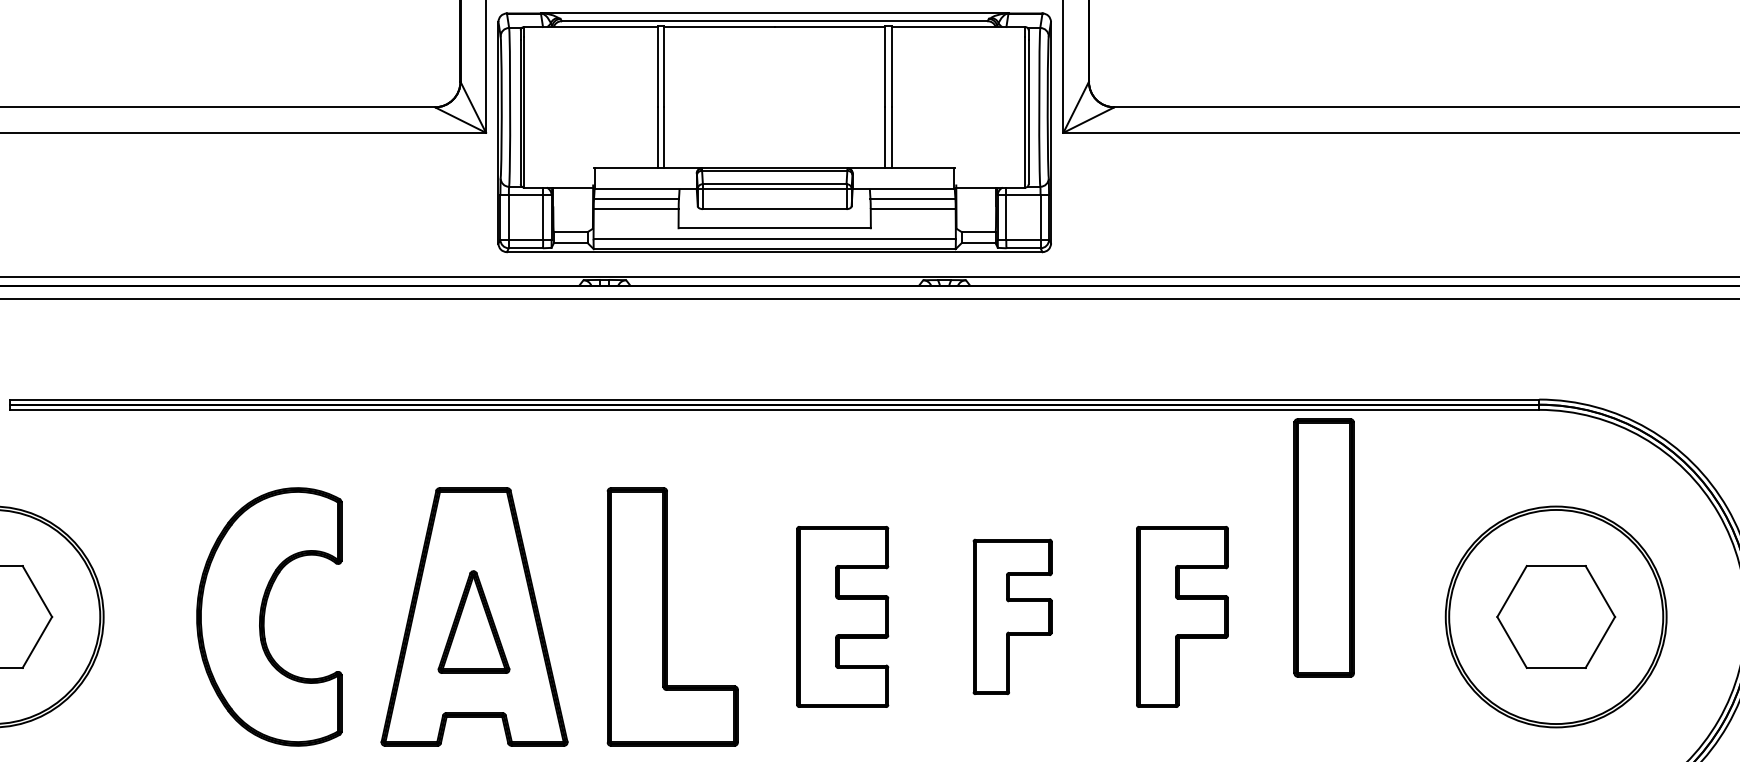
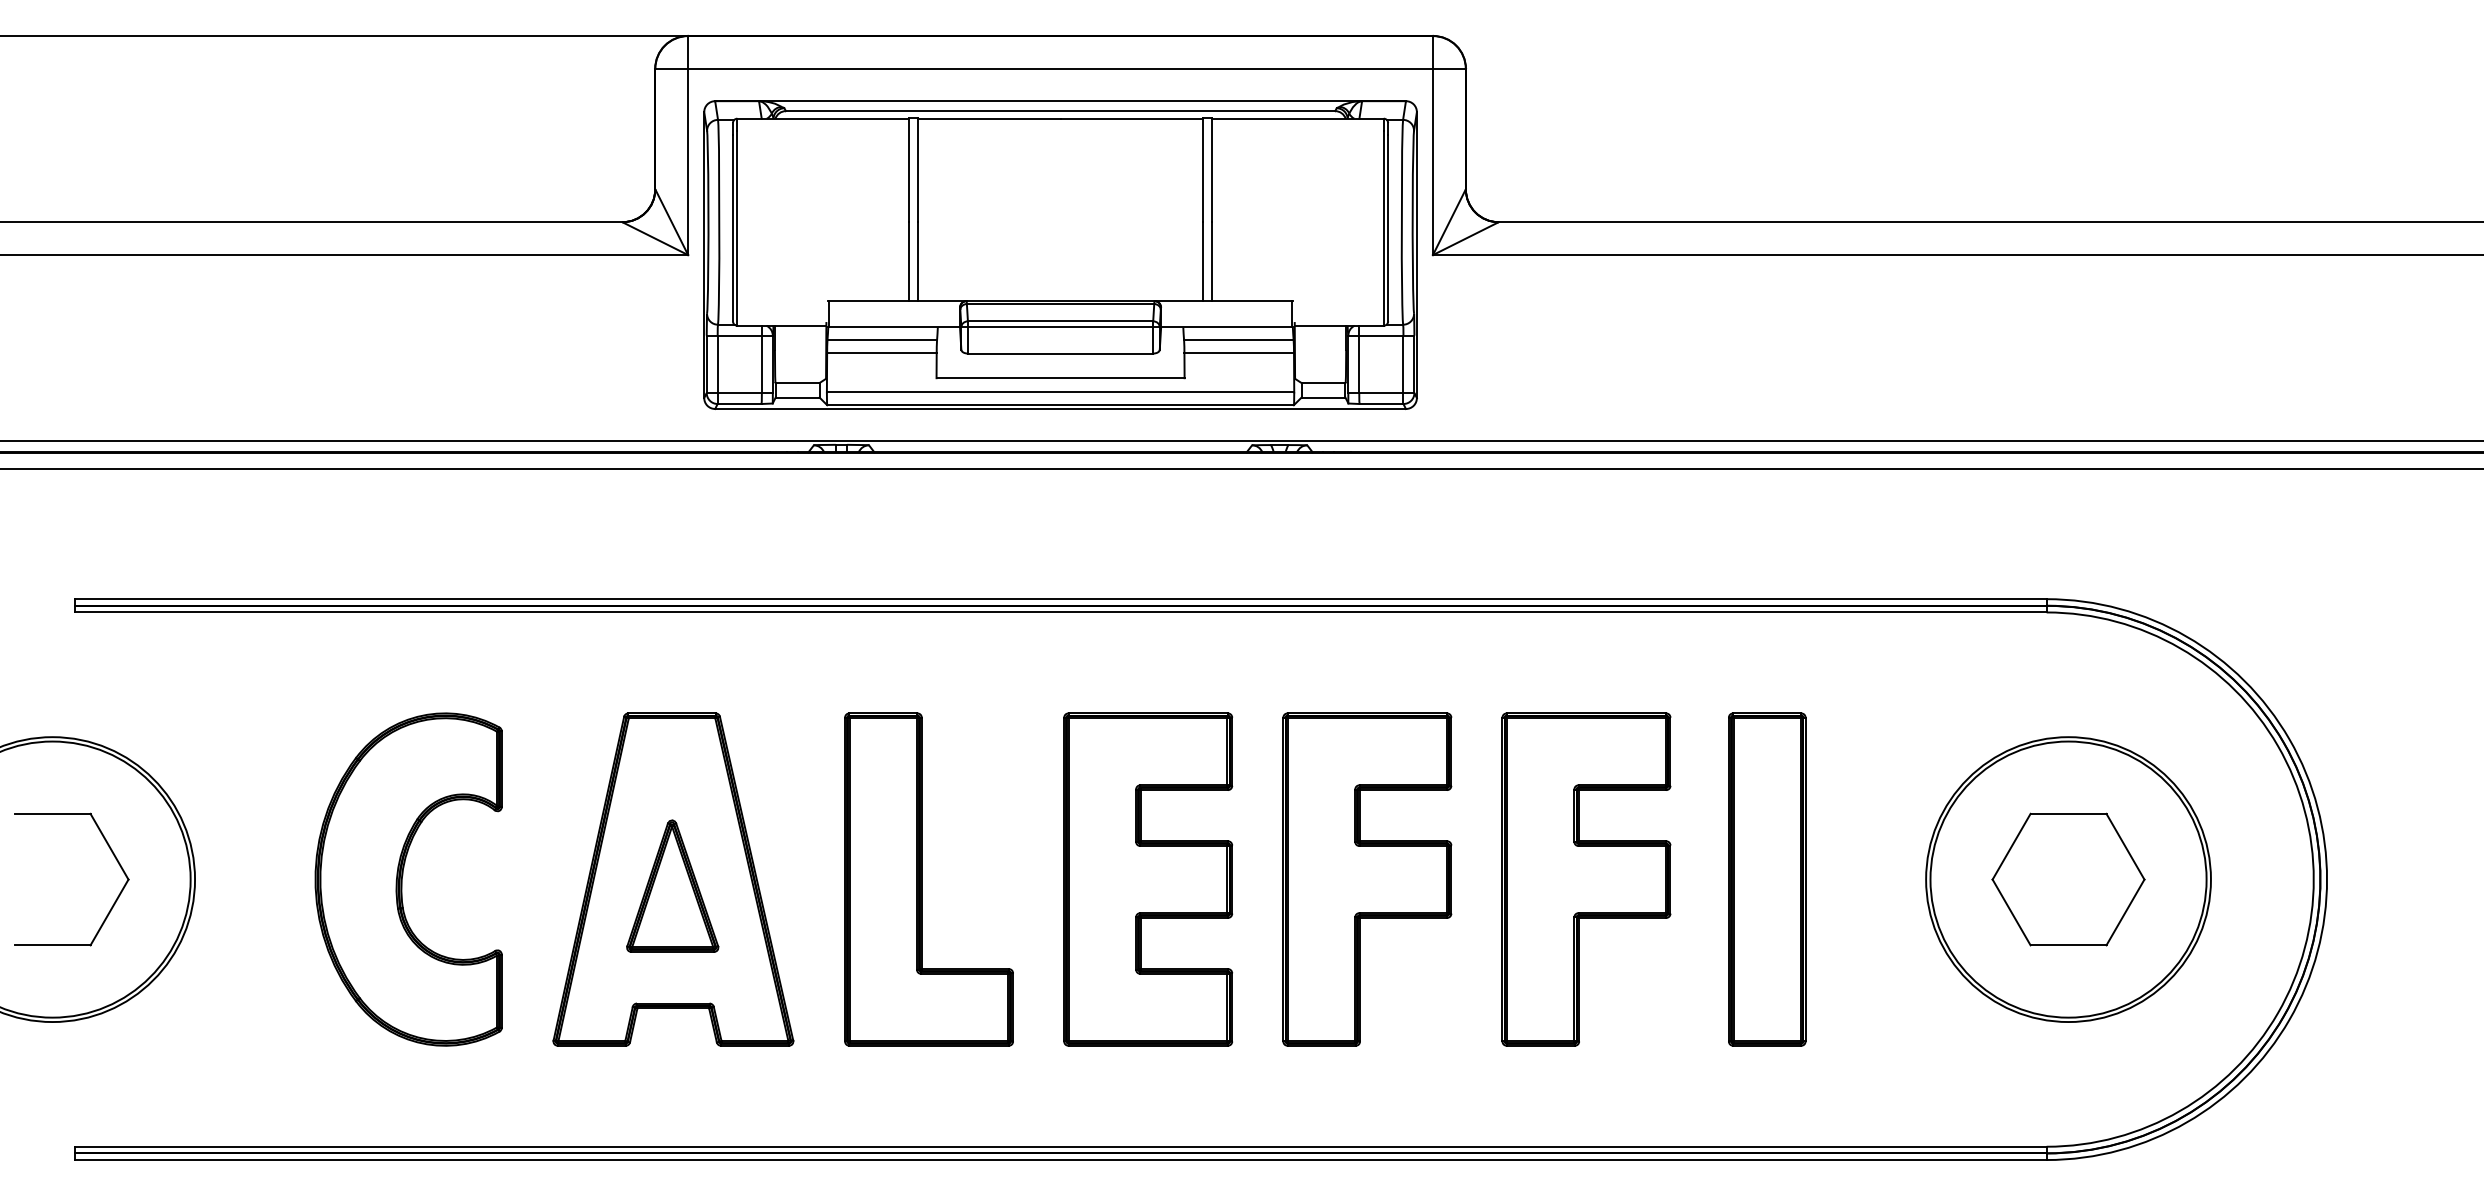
part: (1324, 547) -> (1767, 879), moved
part: (842, 616) -> (1148, 879), size x1.43
part: (1012, 616) -> (1367, 879), size x1.67
part: (1182, 616) -> (1586, 879), size x1.43

